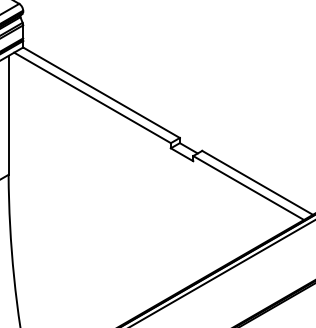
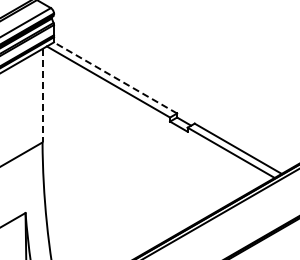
line: (101, 92) -> (115, 77), solid -> dashed
line: (8, 115) -> (42, 95), solid -> dashed

